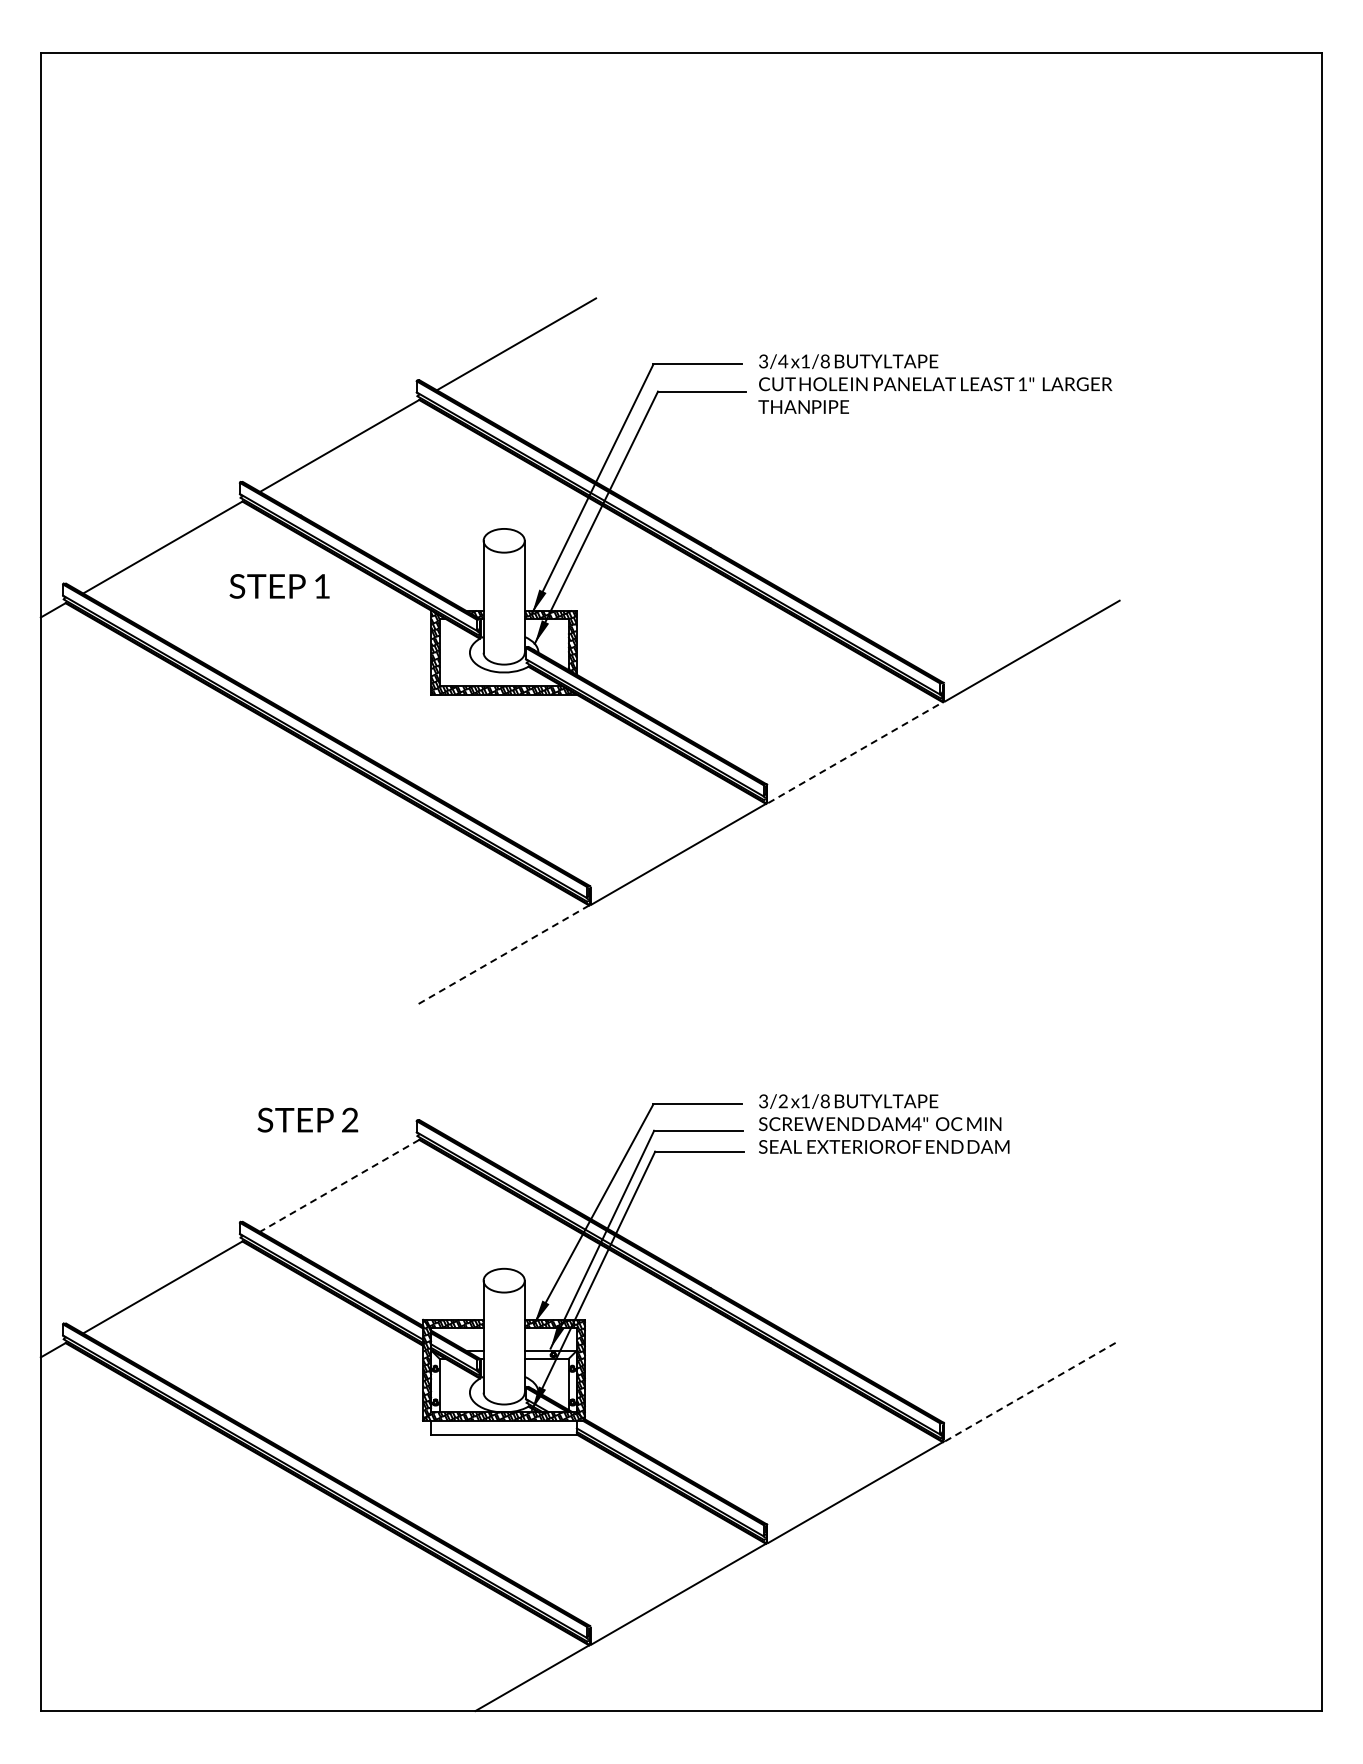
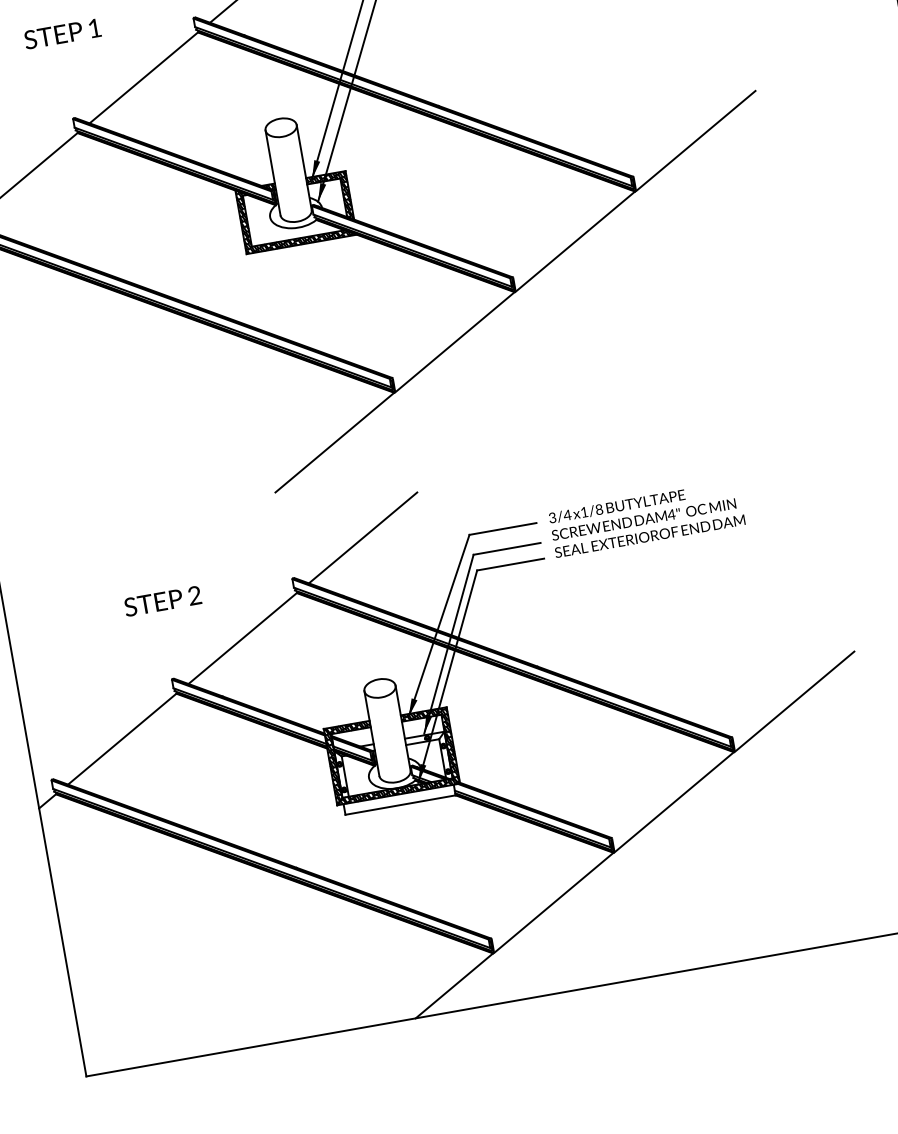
text: (279, 586) -> (62, 34), moved
line: (855, 752) -> (575, 241), dashed -> solid
line: (501, 955) -> (334, 442), dashed -> solid
line: (516, 1084) -> (363, 538), added
text: (783, 1101) -> (567, 515), 3/2 -> 3/4
text: (307, 1119) -> (162, 600), moved
line: (339, 1185) -> (242, 638), dashed -> solid
line: (1032, 1390) -> (794, 701), dashed -> solid

